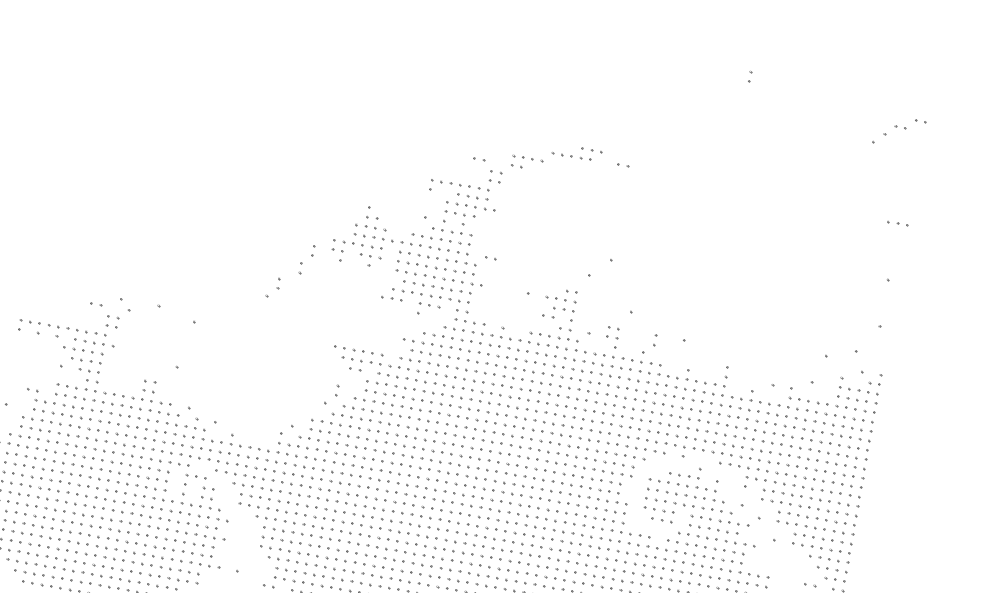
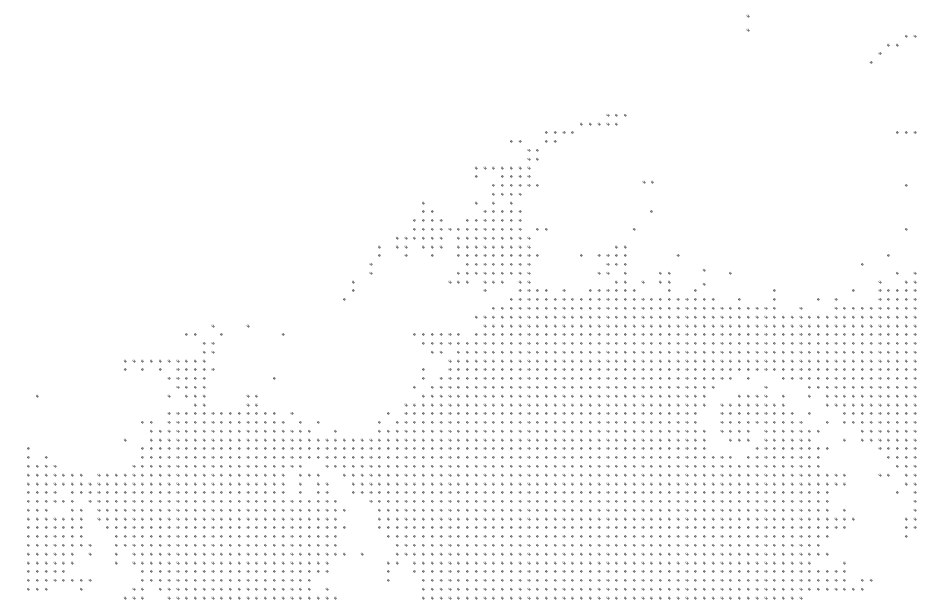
part: (750, 76) -> (748, 22), size x1.6
part: (622, 166) -> (647, 182), moved
part: (655, 340) -> (704, 277), size x1.6

